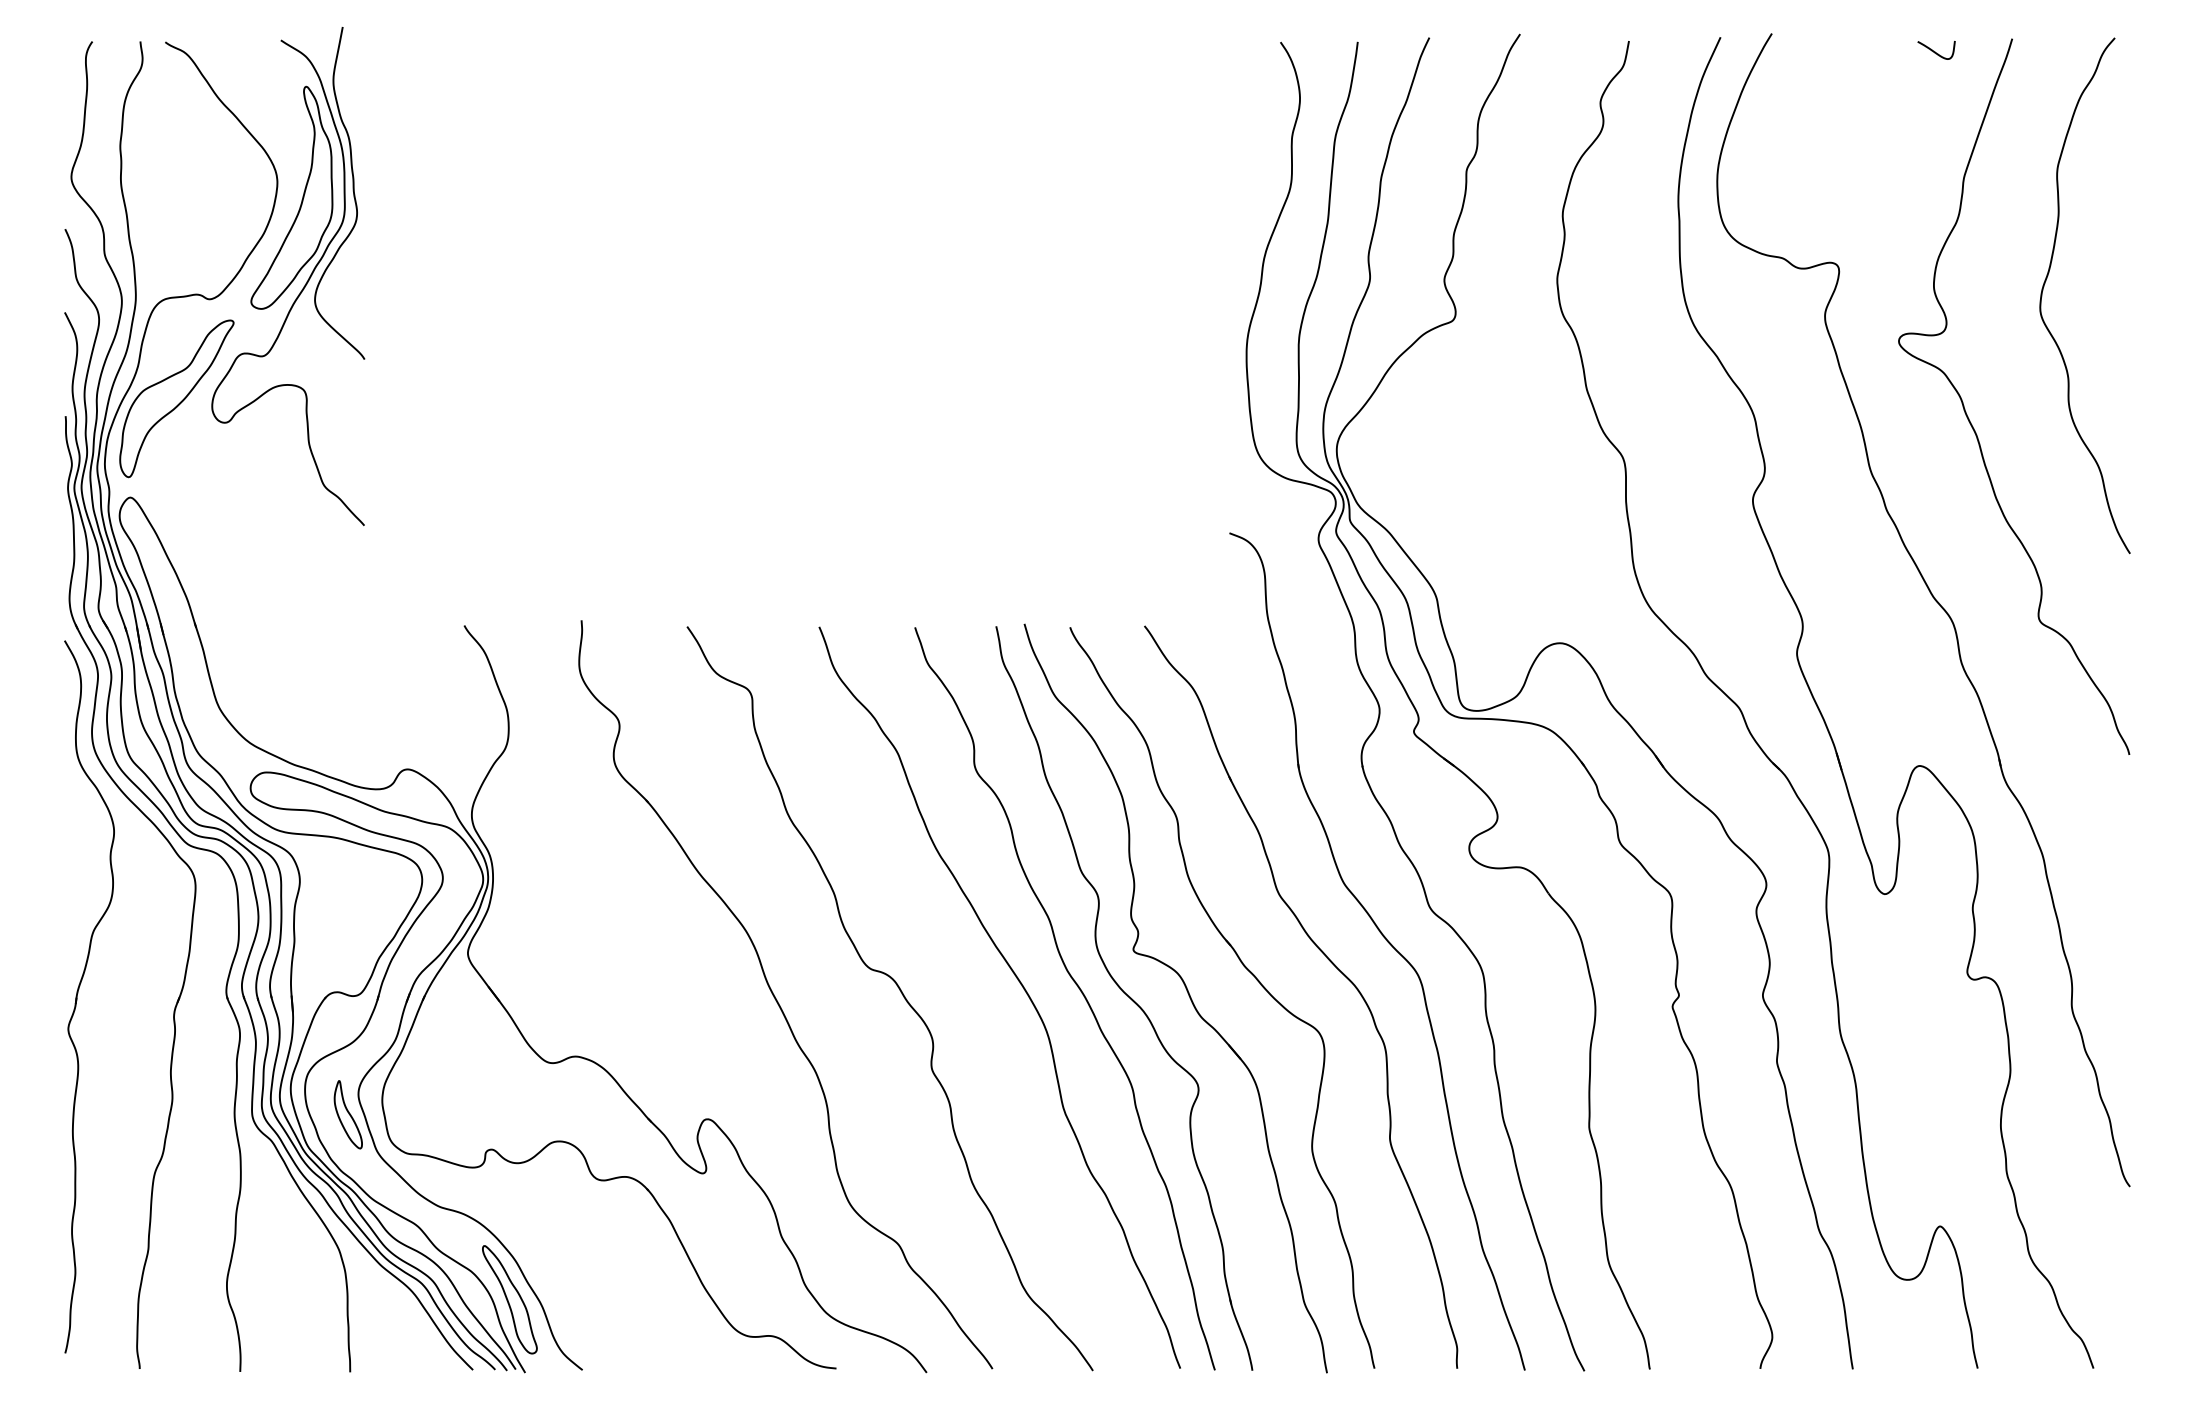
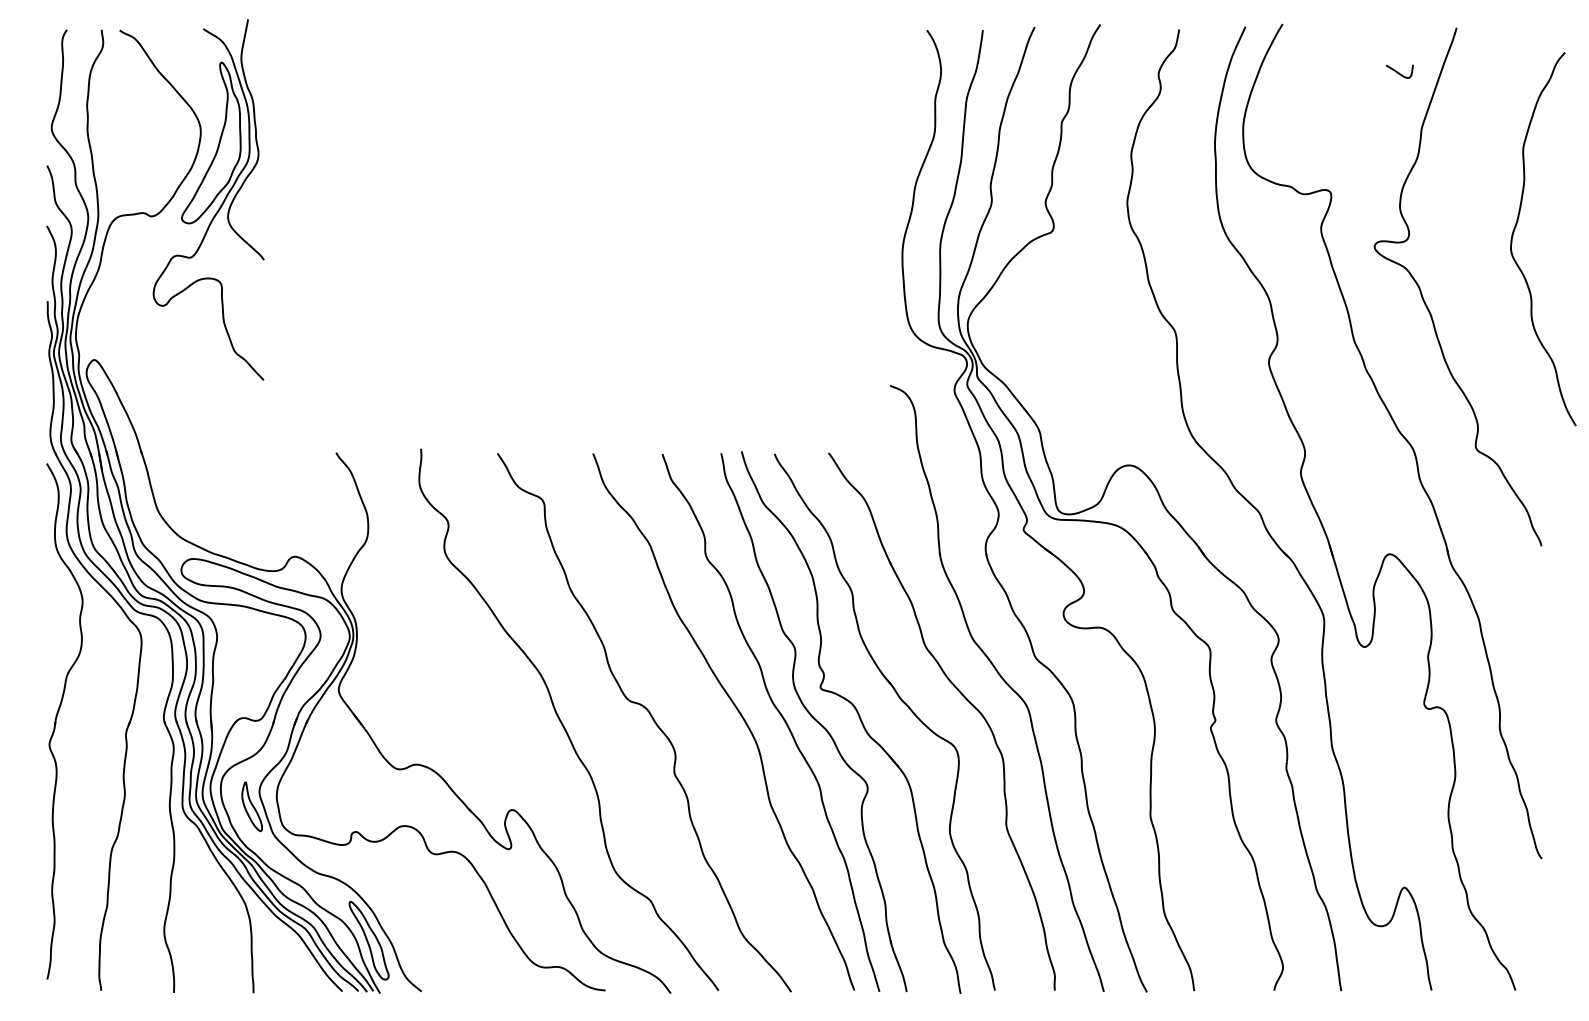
curve: (1935, 51) -> (1398, 72), moved
curve: (2046, 281) -> (1515, 228), moved
part: (176, 398) -> (127, 288), removed

